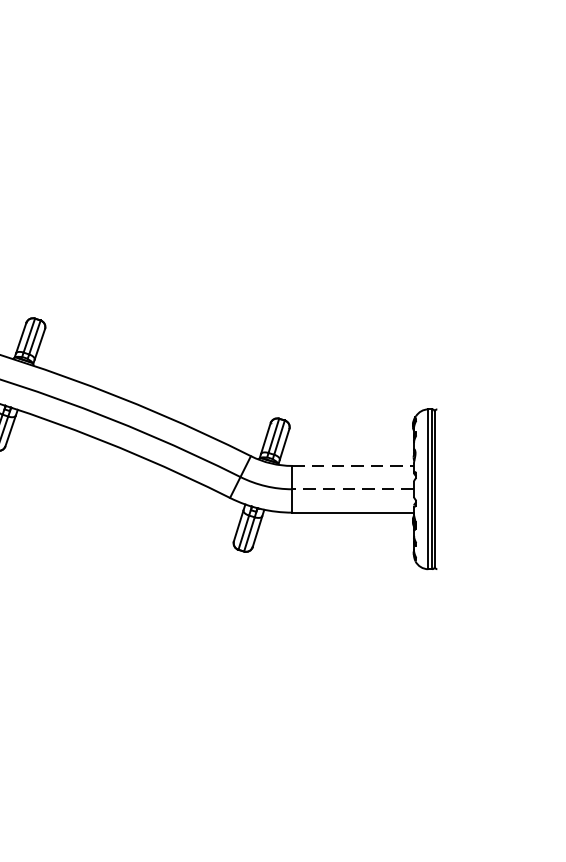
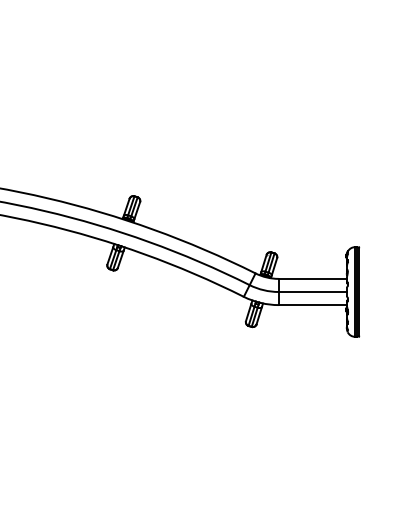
line: (354, 465) -> (313, 278), dashed -> solid
line: (352, 490) -> (312, 292), dashed -> solid

